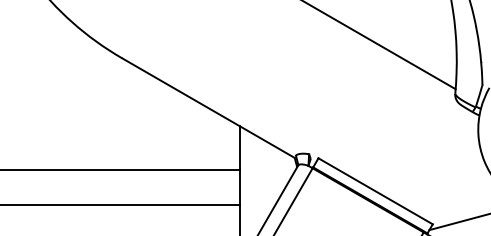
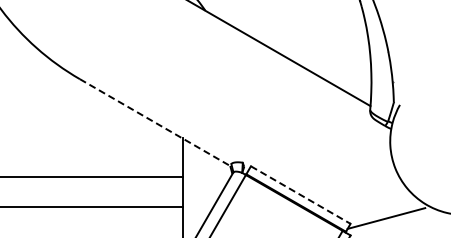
line: (208, 108) -> (155, 122), solid -> dashed
line: (375, 191) -> (300, 195), solid -> dashed

